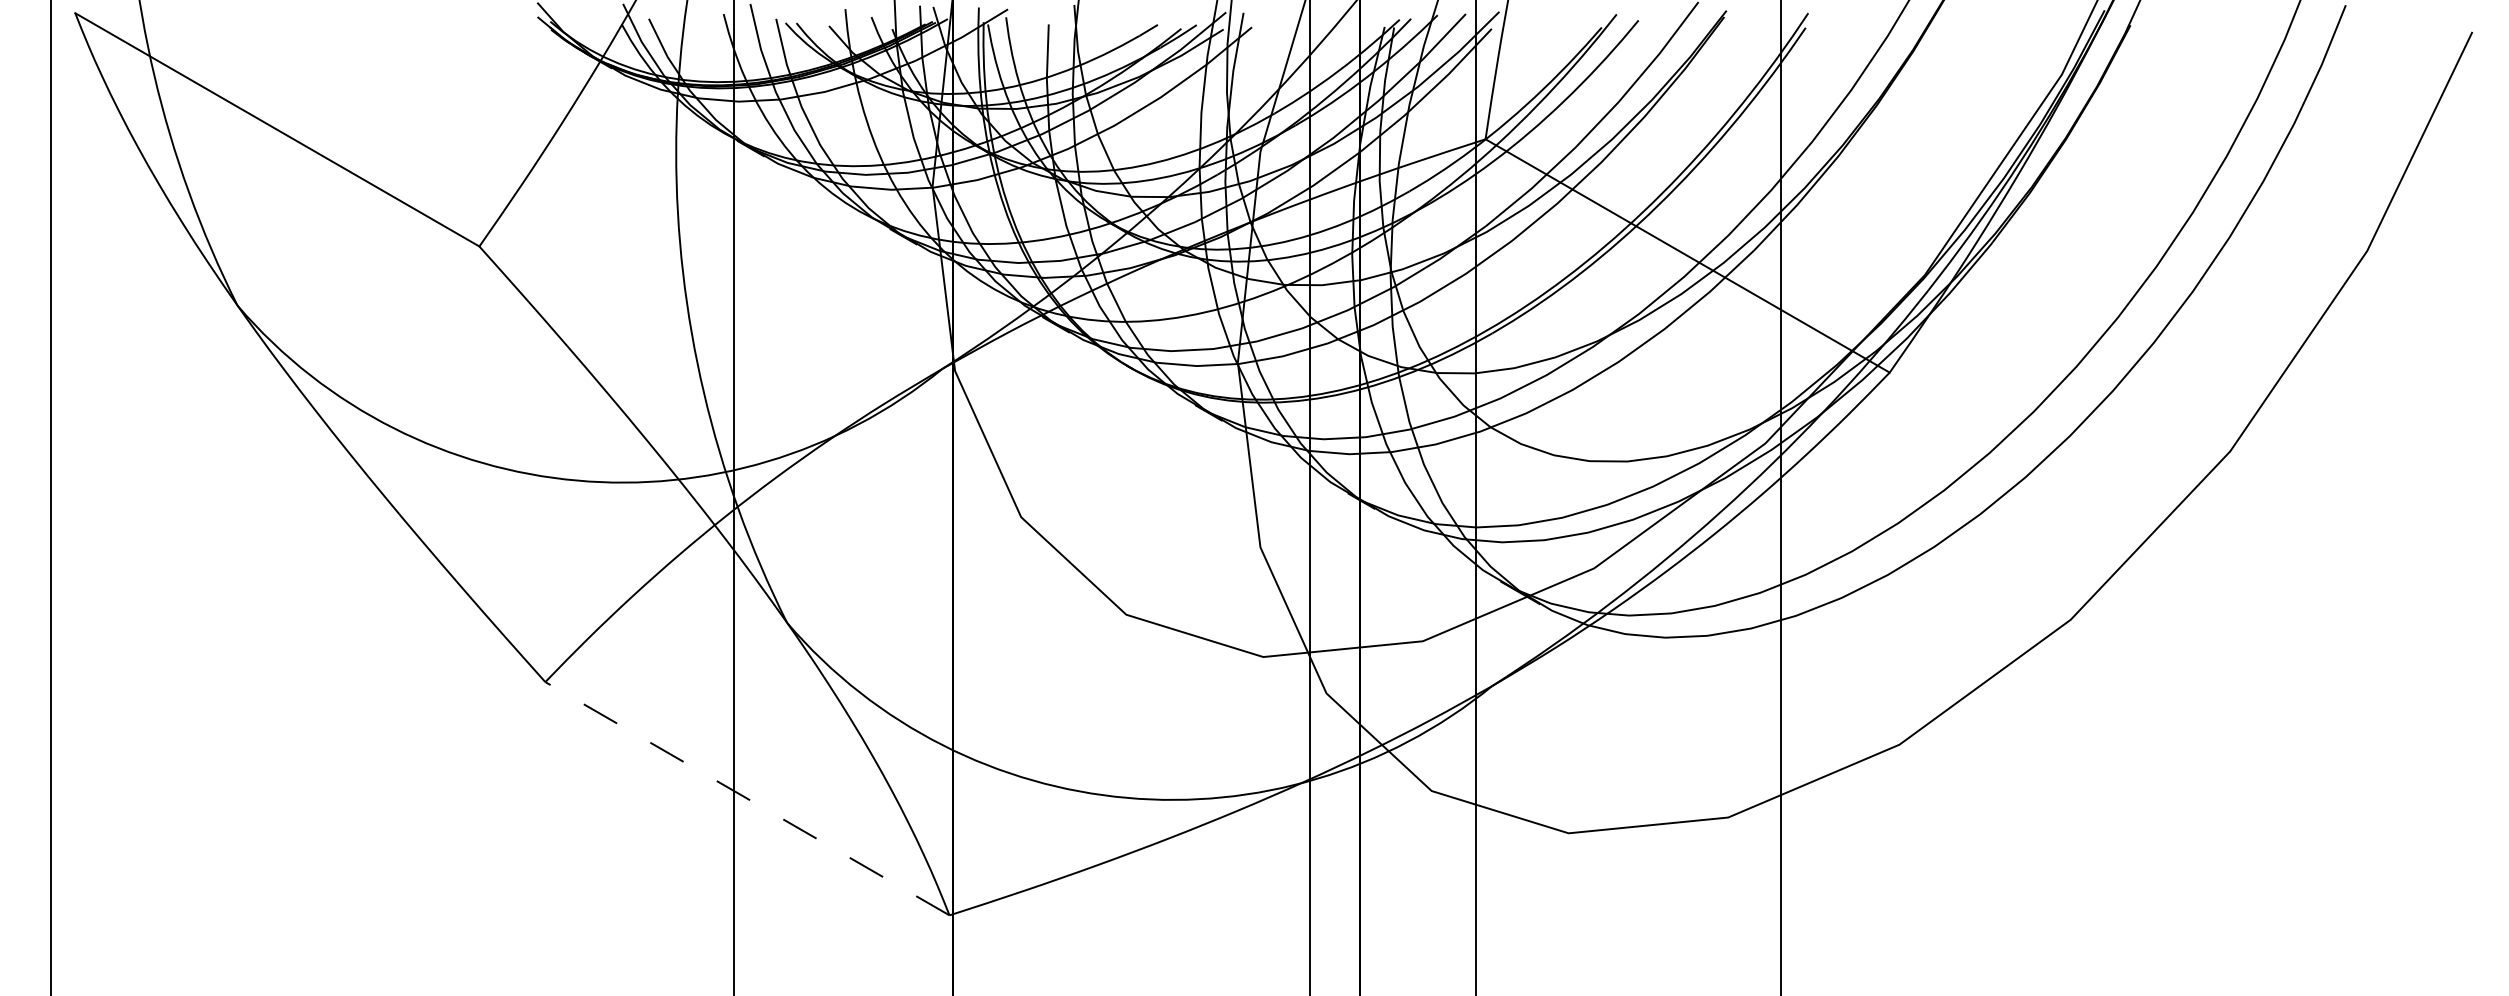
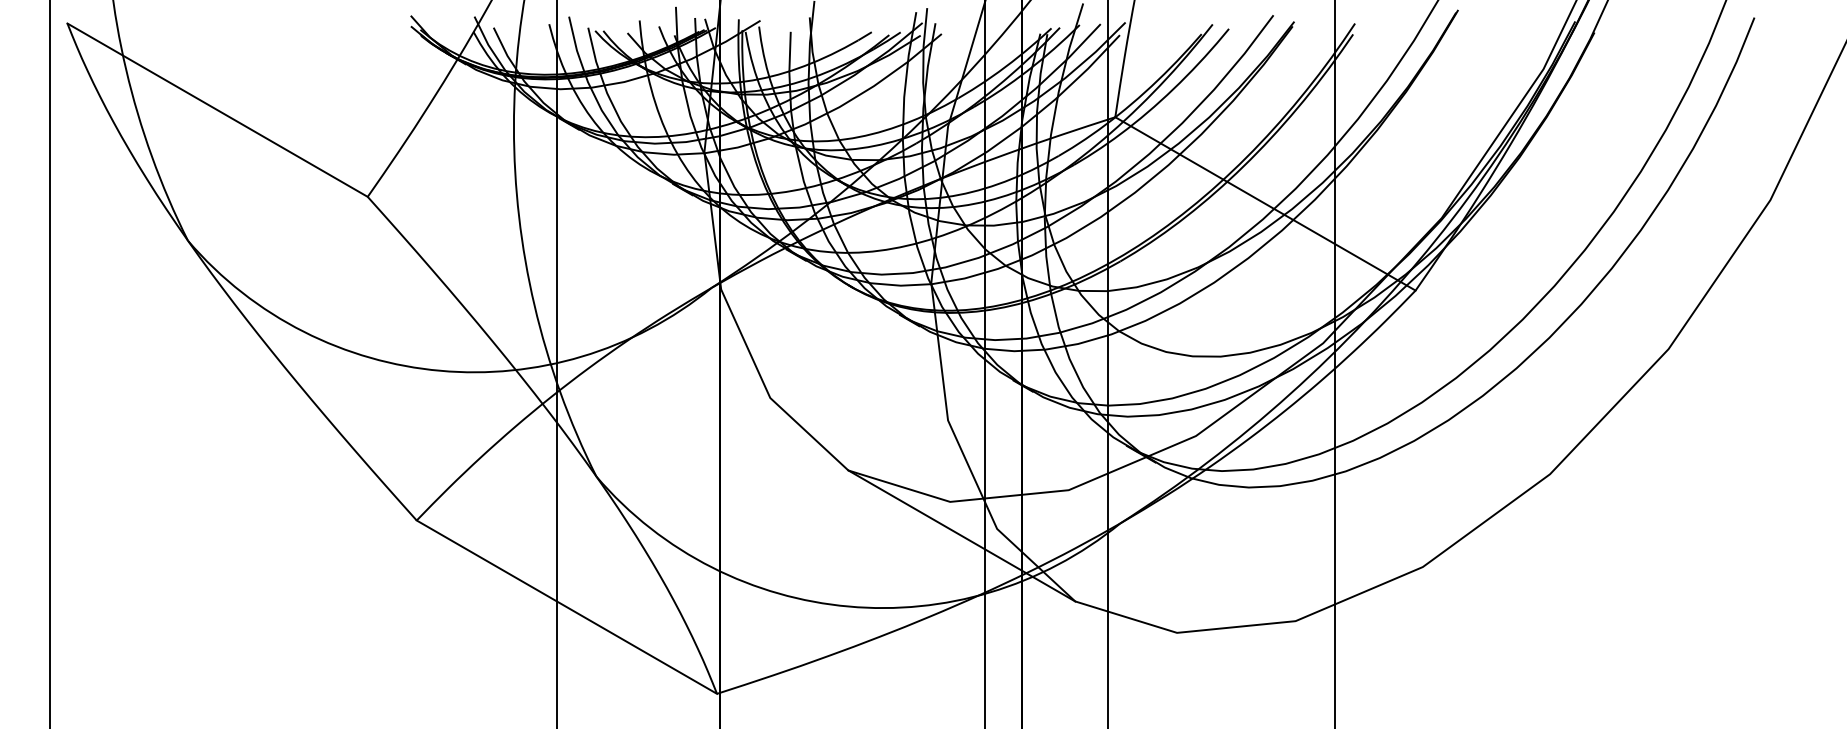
line: (1278, 702) -> (961, 535), added
line: (747, 798) -> (566, 607), dashed -> solid

